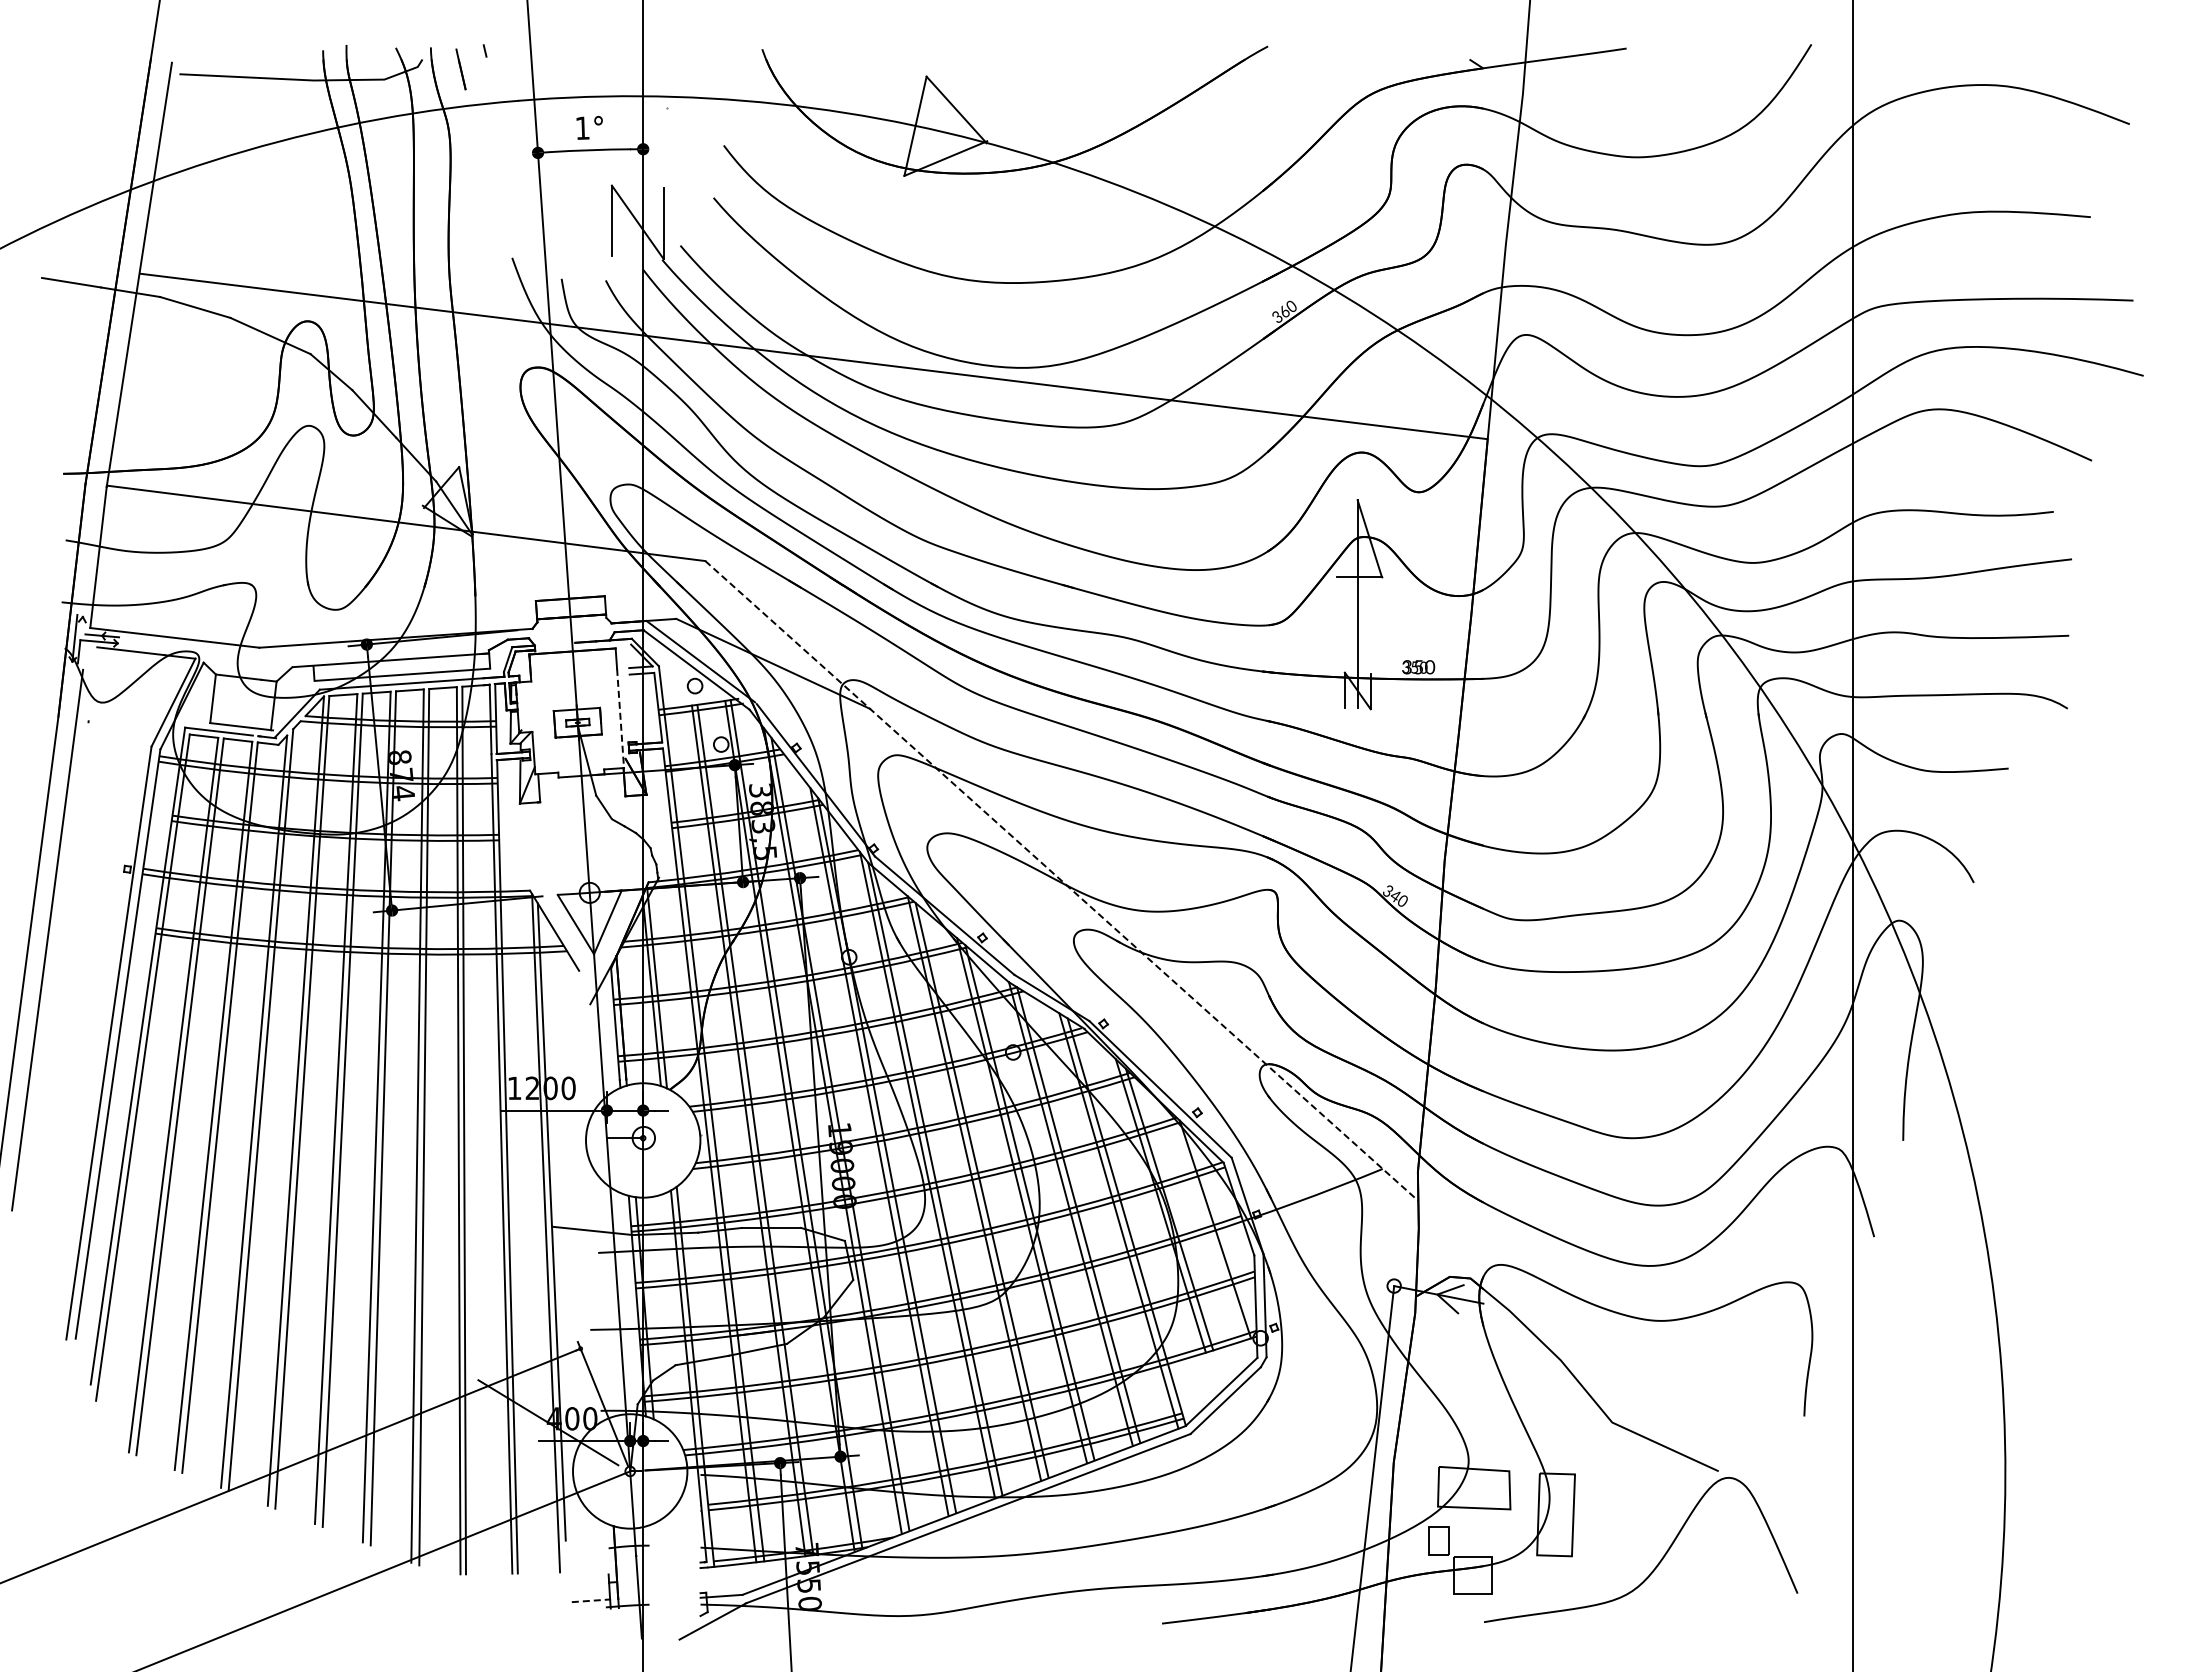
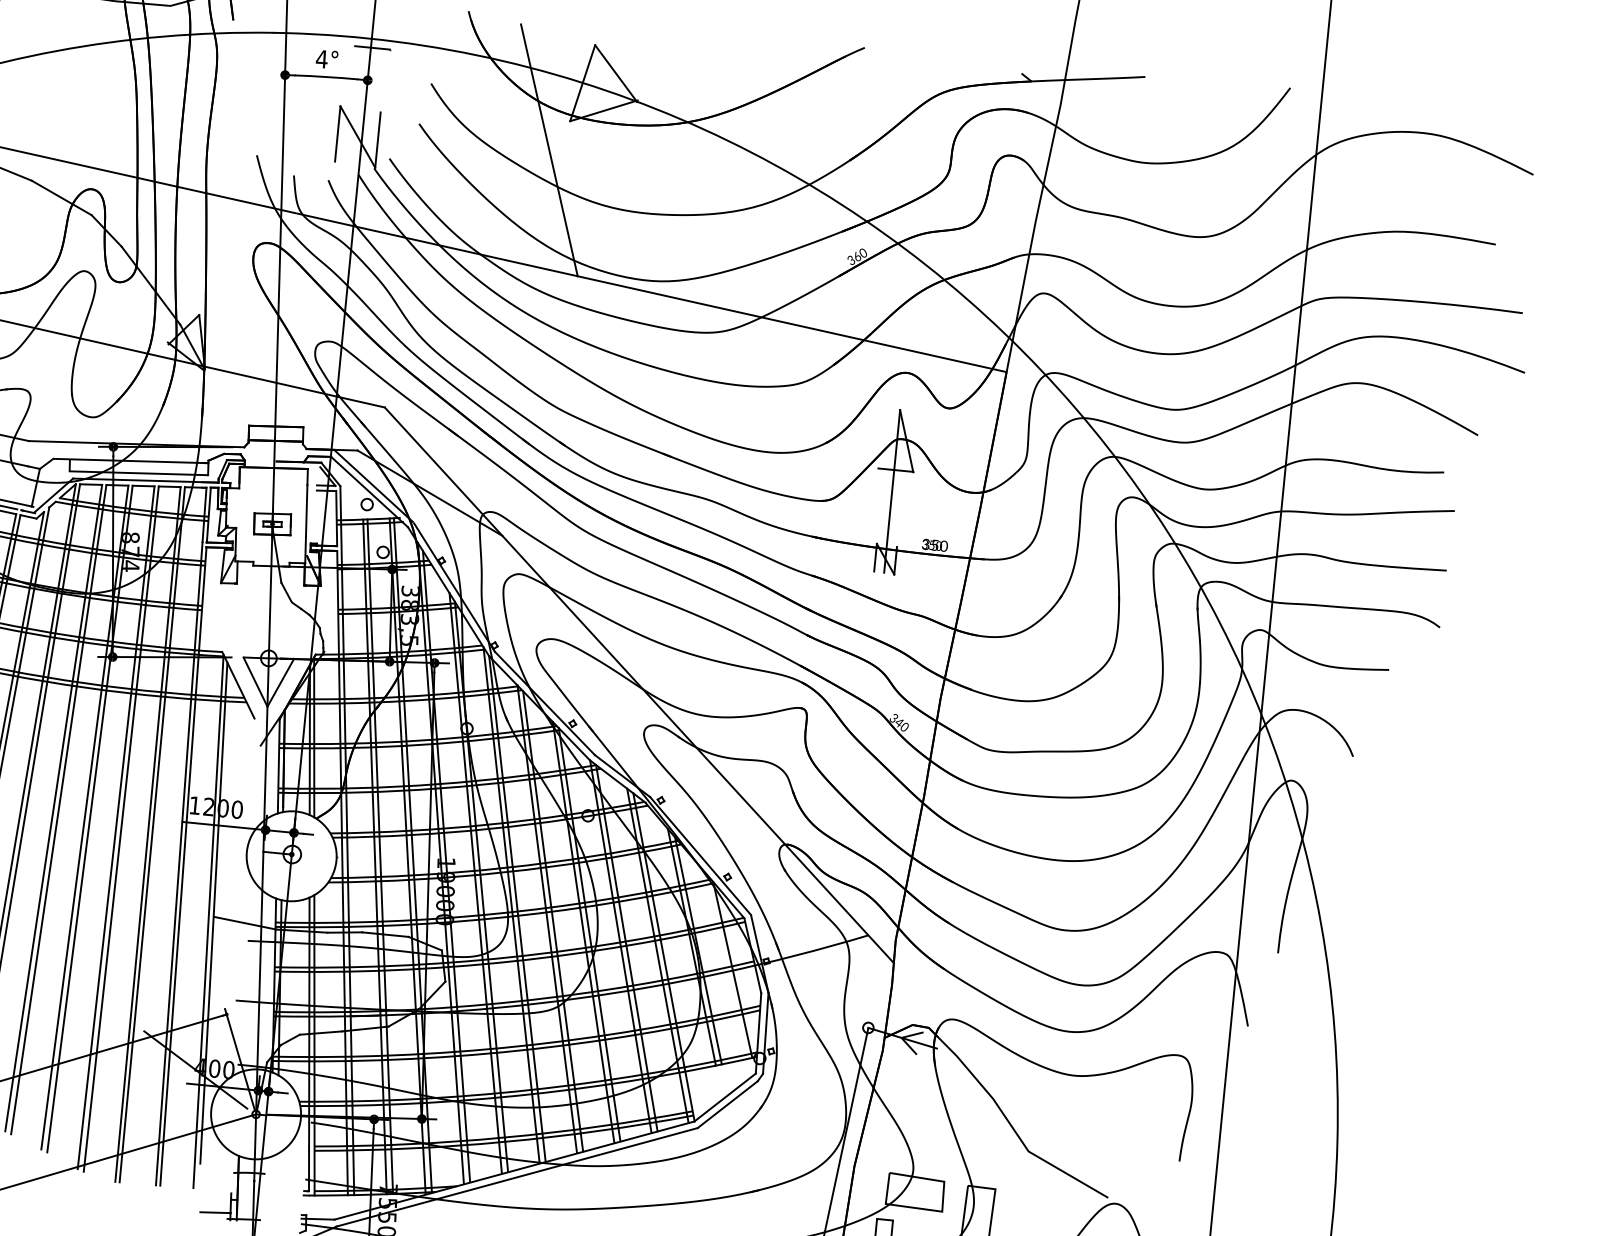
line: (645, 107) -> (372, 47), added
text: (582, 127) -> (321, 58), 1° -> 4°
line: (881, 215) -> (549, 150), added
line: (620, 718) -> (306, 524), dashed -> solid
line: (1062, 881) -> (639, 685), dashed -> solid
line: (591, 1600) -> (215, 1212), dashed -> solid

